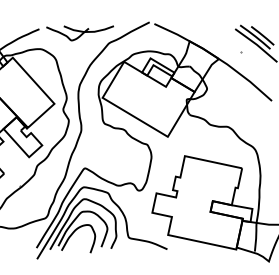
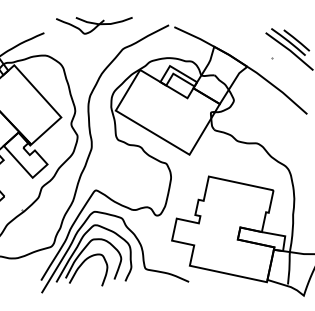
part: (80, 33) -> (94, 25), moved

